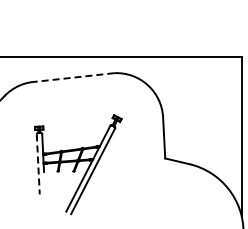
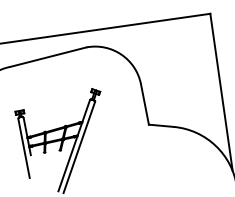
line: (74, 77) -> (47, 57), dashed -> solid
line: (38, 164) -> (24, 148), dashed -> solid

